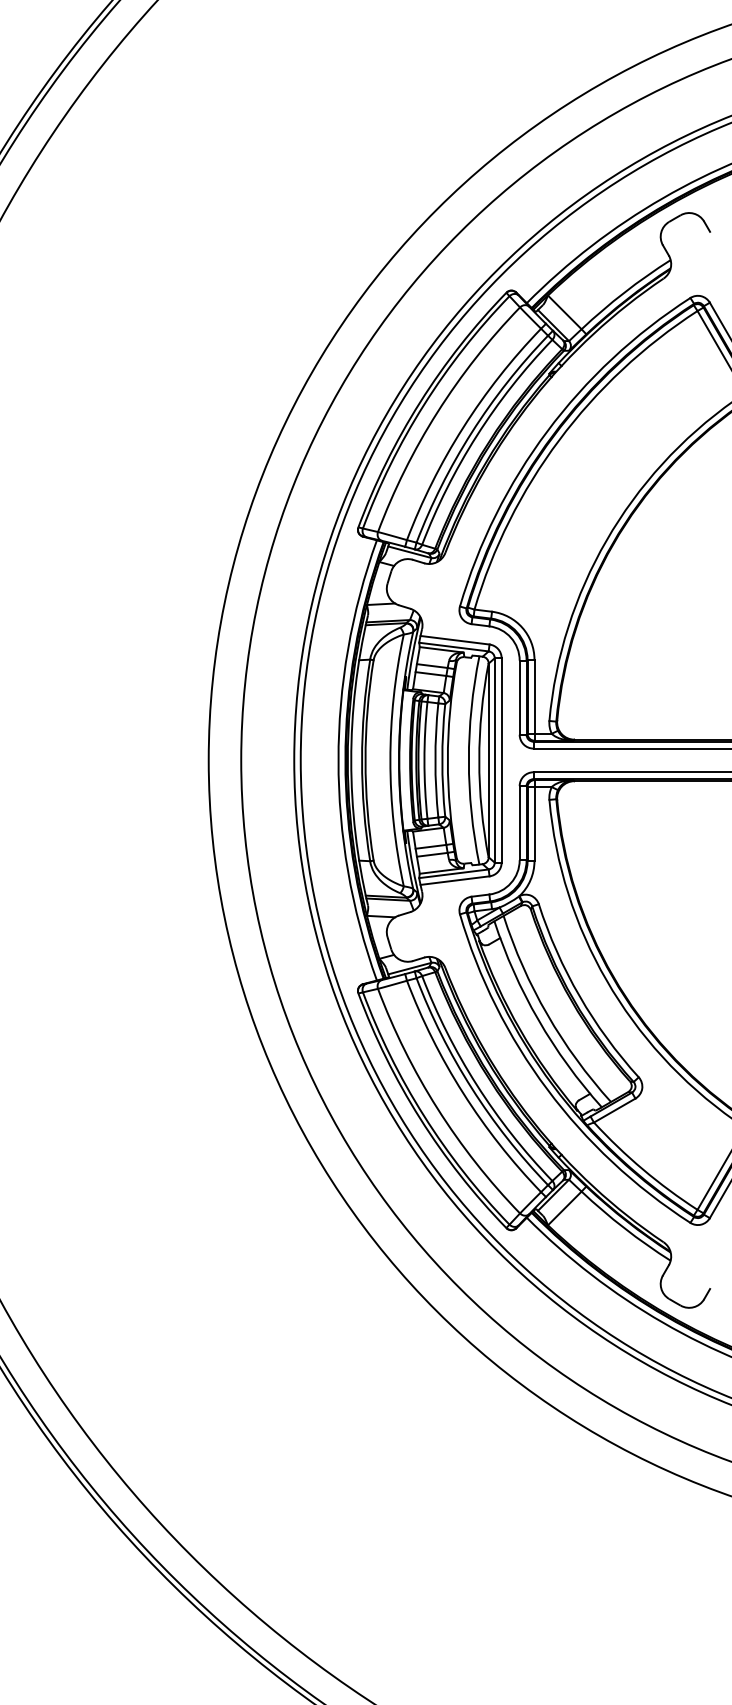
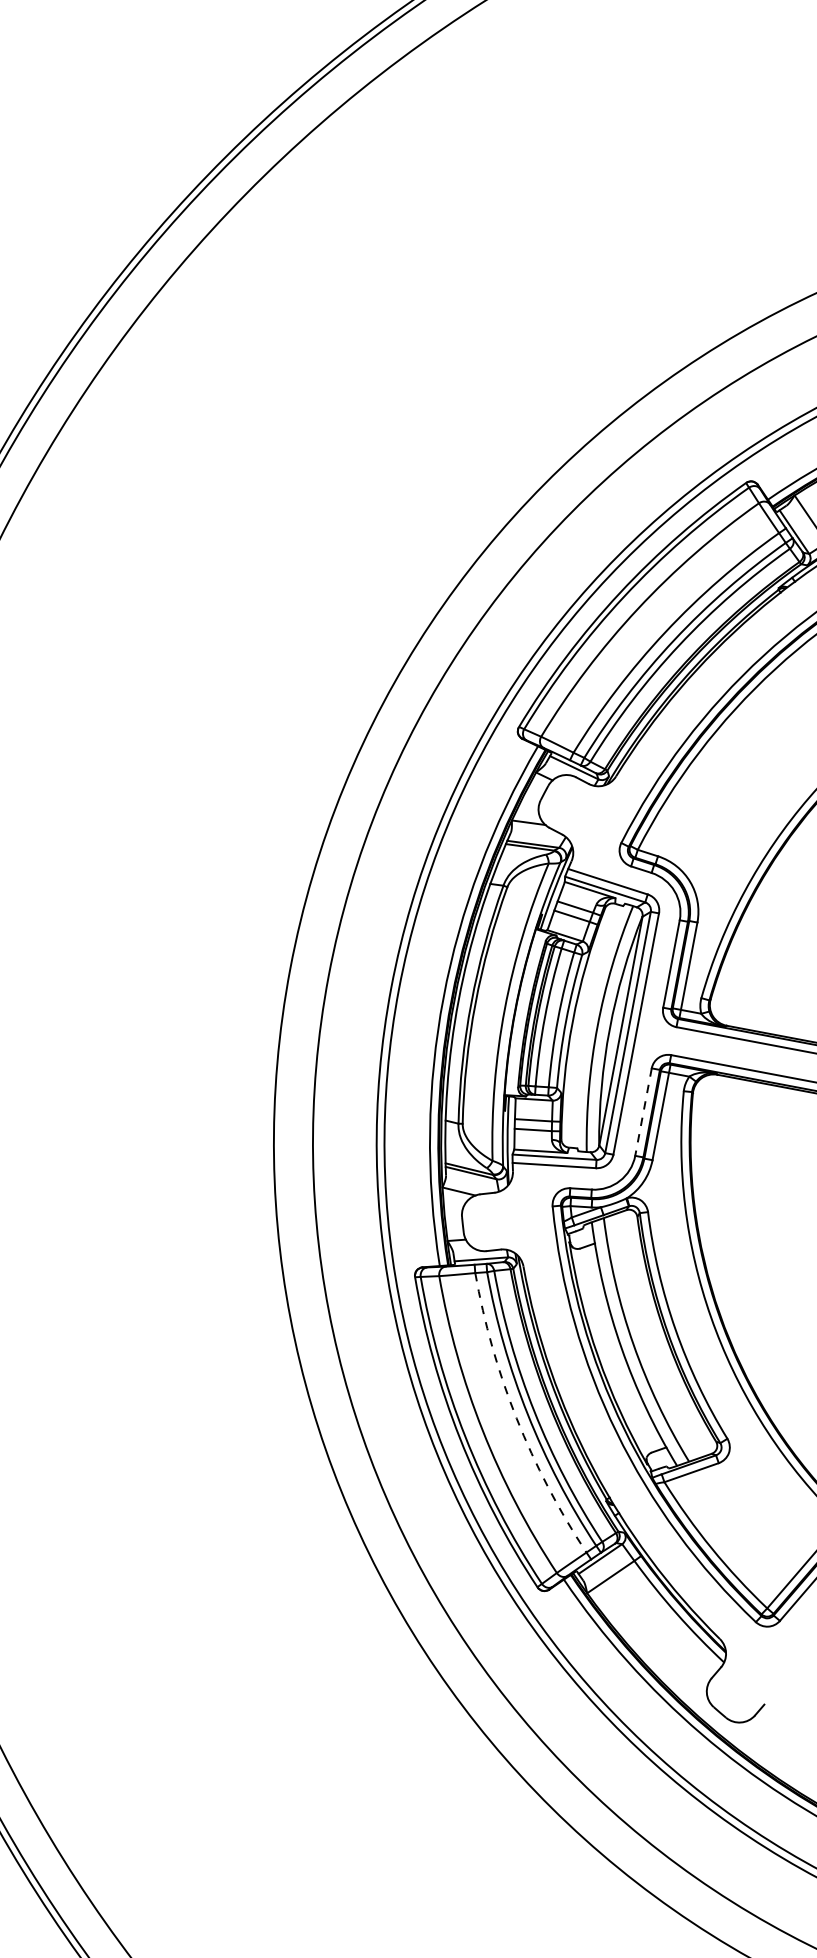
line: (519, 823) -> (643, 1112), solid -> dashed
arc: (463, 1093) -> (516, 1418), solid -> dashed

